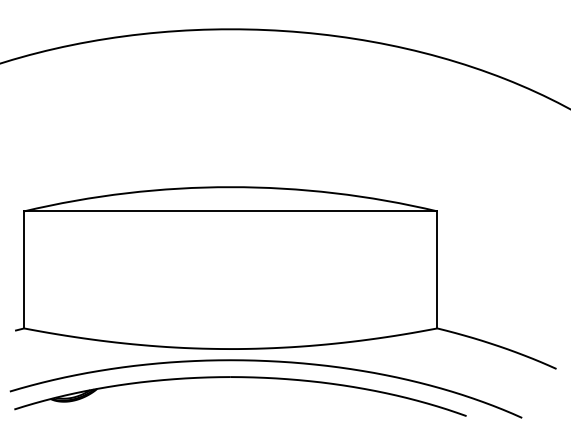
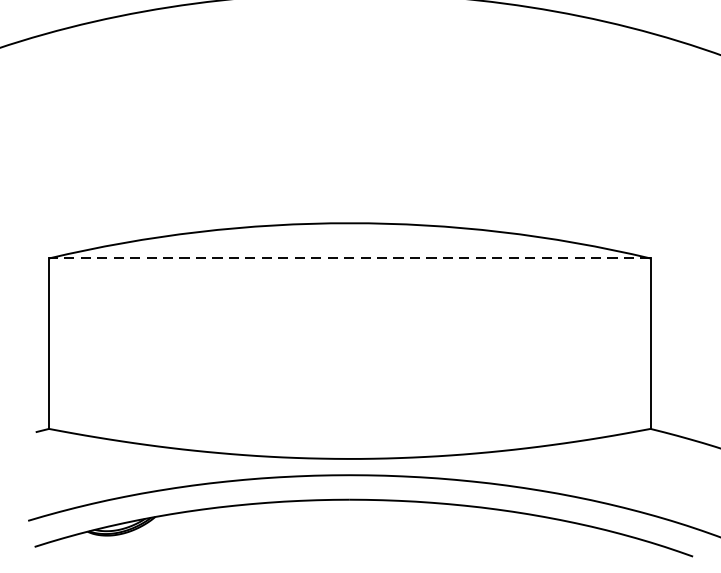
line: (230, 211) -> (349, 258), solid -> dashed

